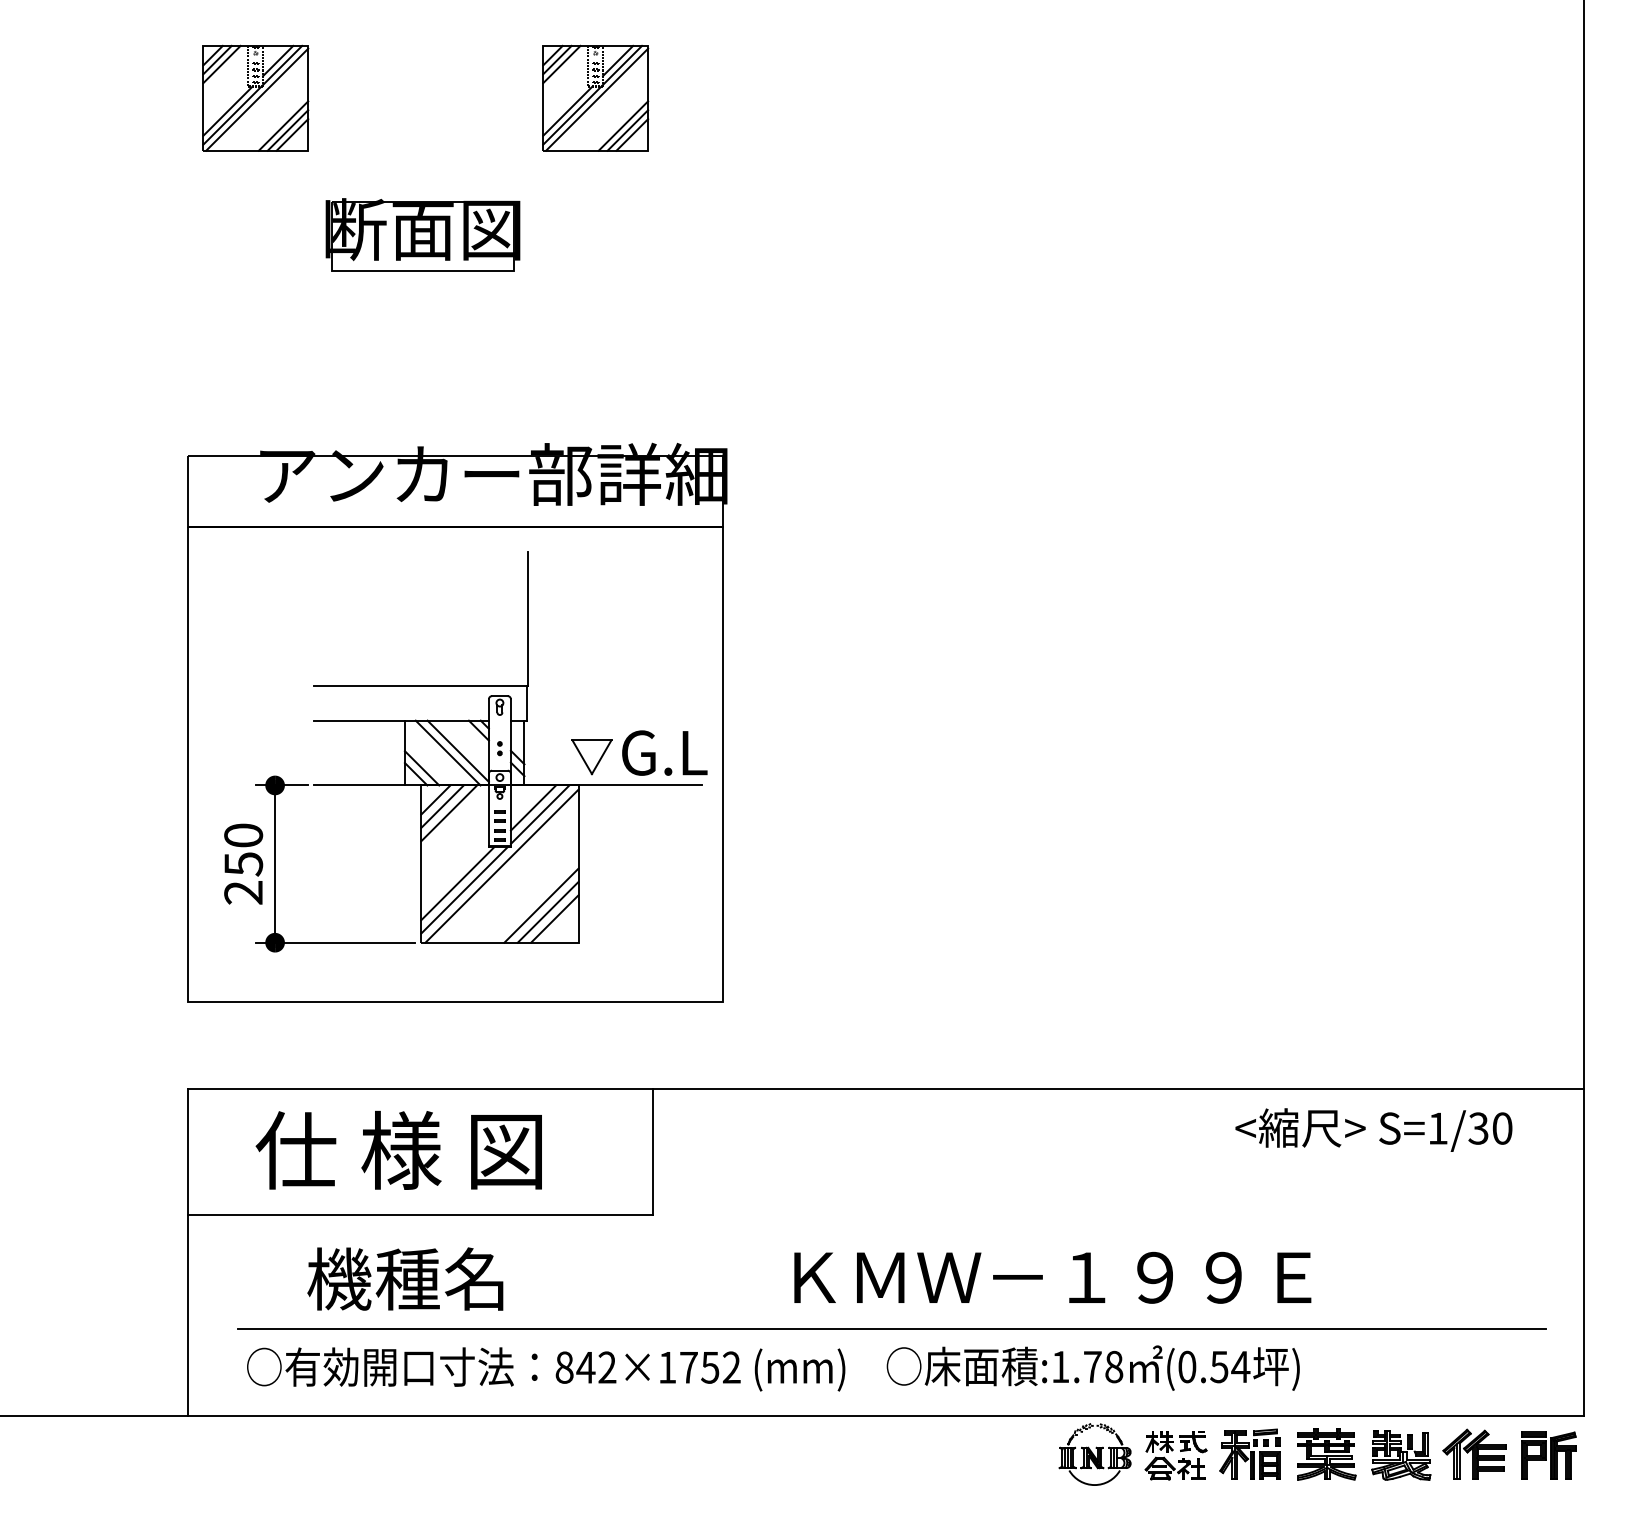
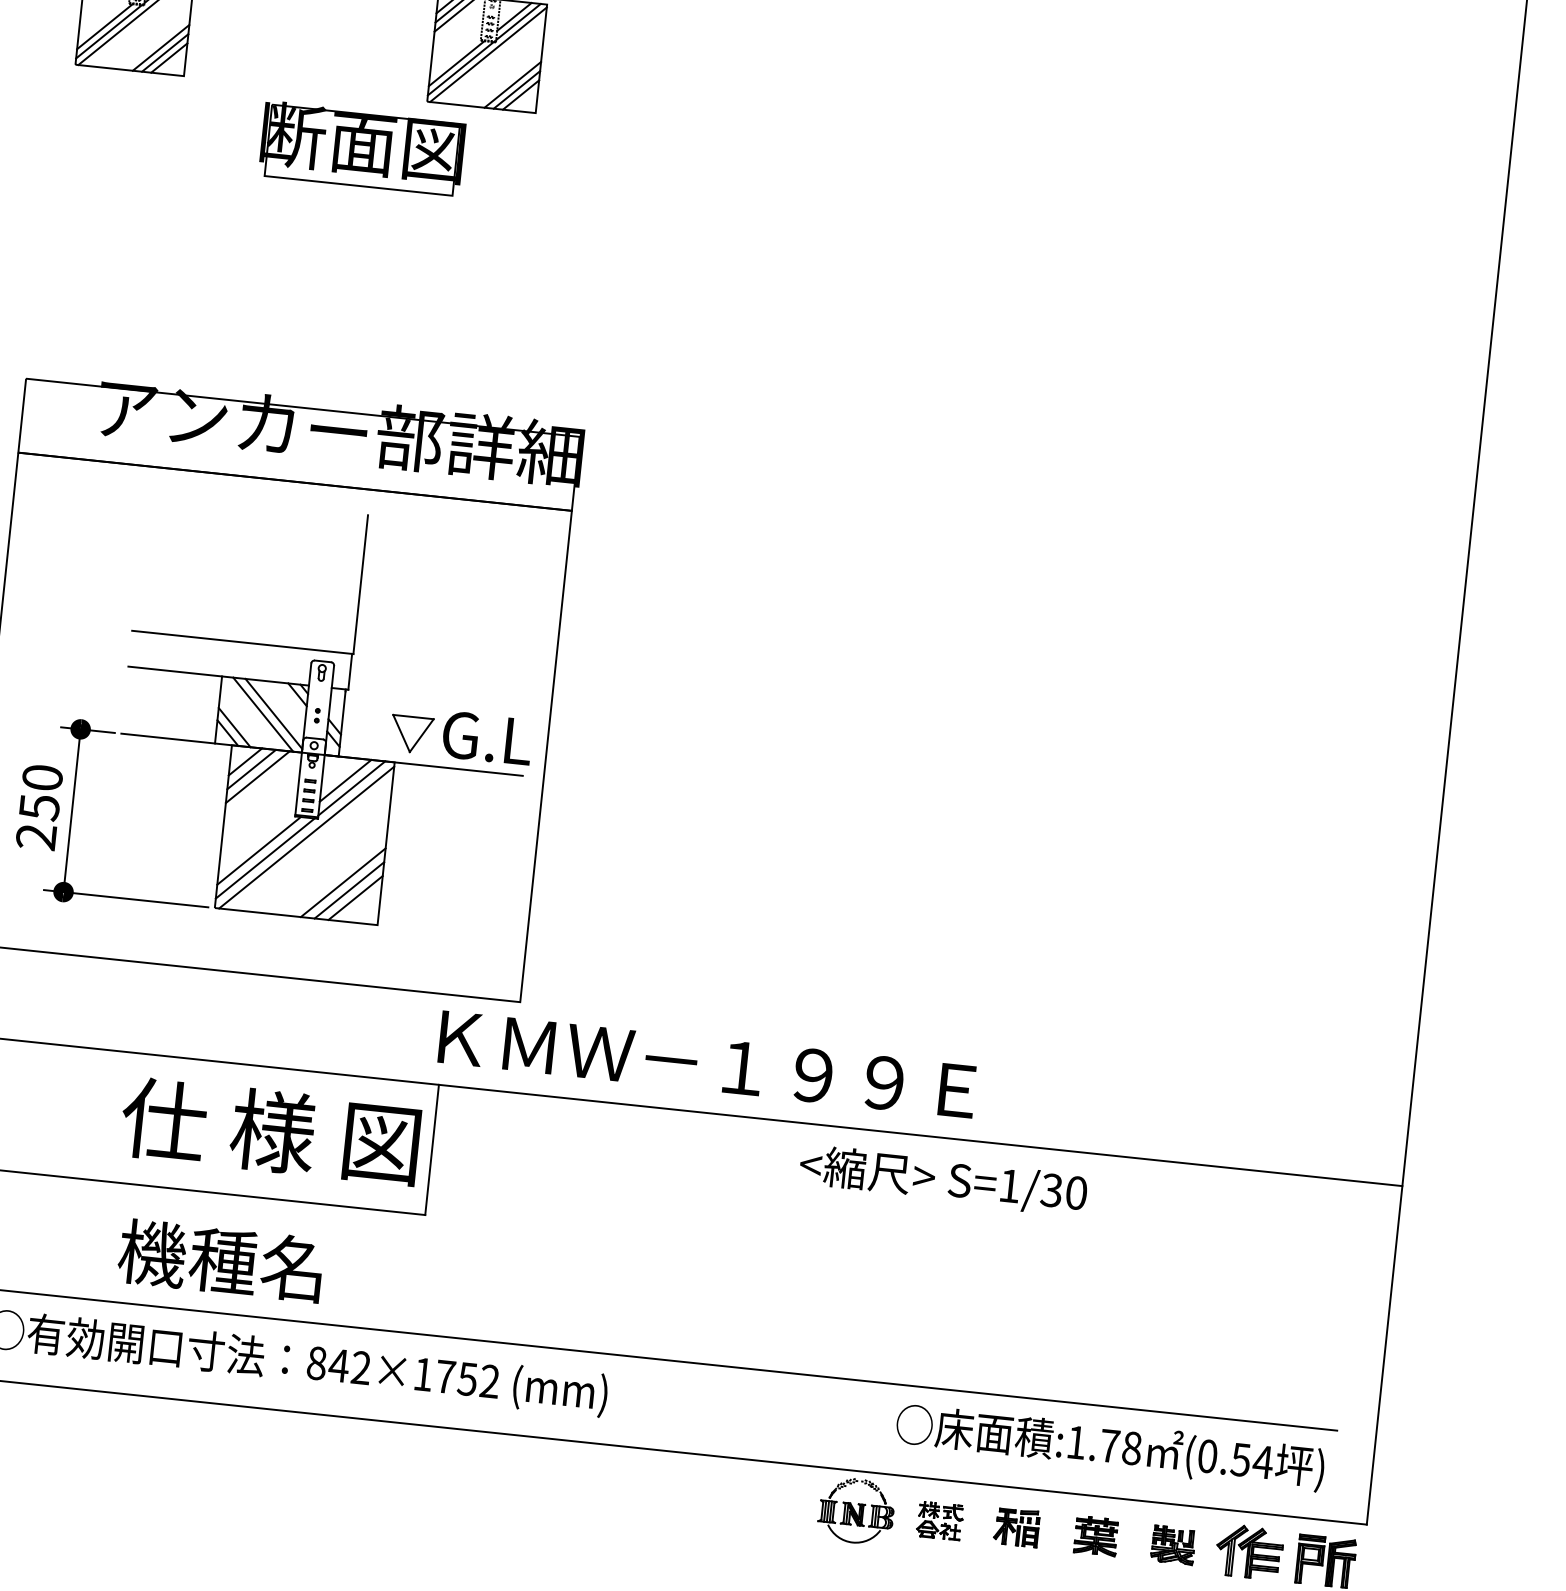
part: (422, 234) -> (361, 147), moved
text: (1373, 1129) -> (942, 1179), moved
text: (398, 1149) -> (270, 1130), moved
text: (1052, 1277) -> (707, 1064), moved
text: (405, 1278) -> (220, 1260), moved
text: (1092, 1367) -> (1109, 1446), moved
part: (1249, 1453) -> (1016, 1526), size x0.7
part: (1326, 1454) -> (1095, 1536), size x0.7
part: (1175, 1455) -> (939, 1520), size x0.7
part: (1401, 1455) -> (1173, 1545), size x0.7

